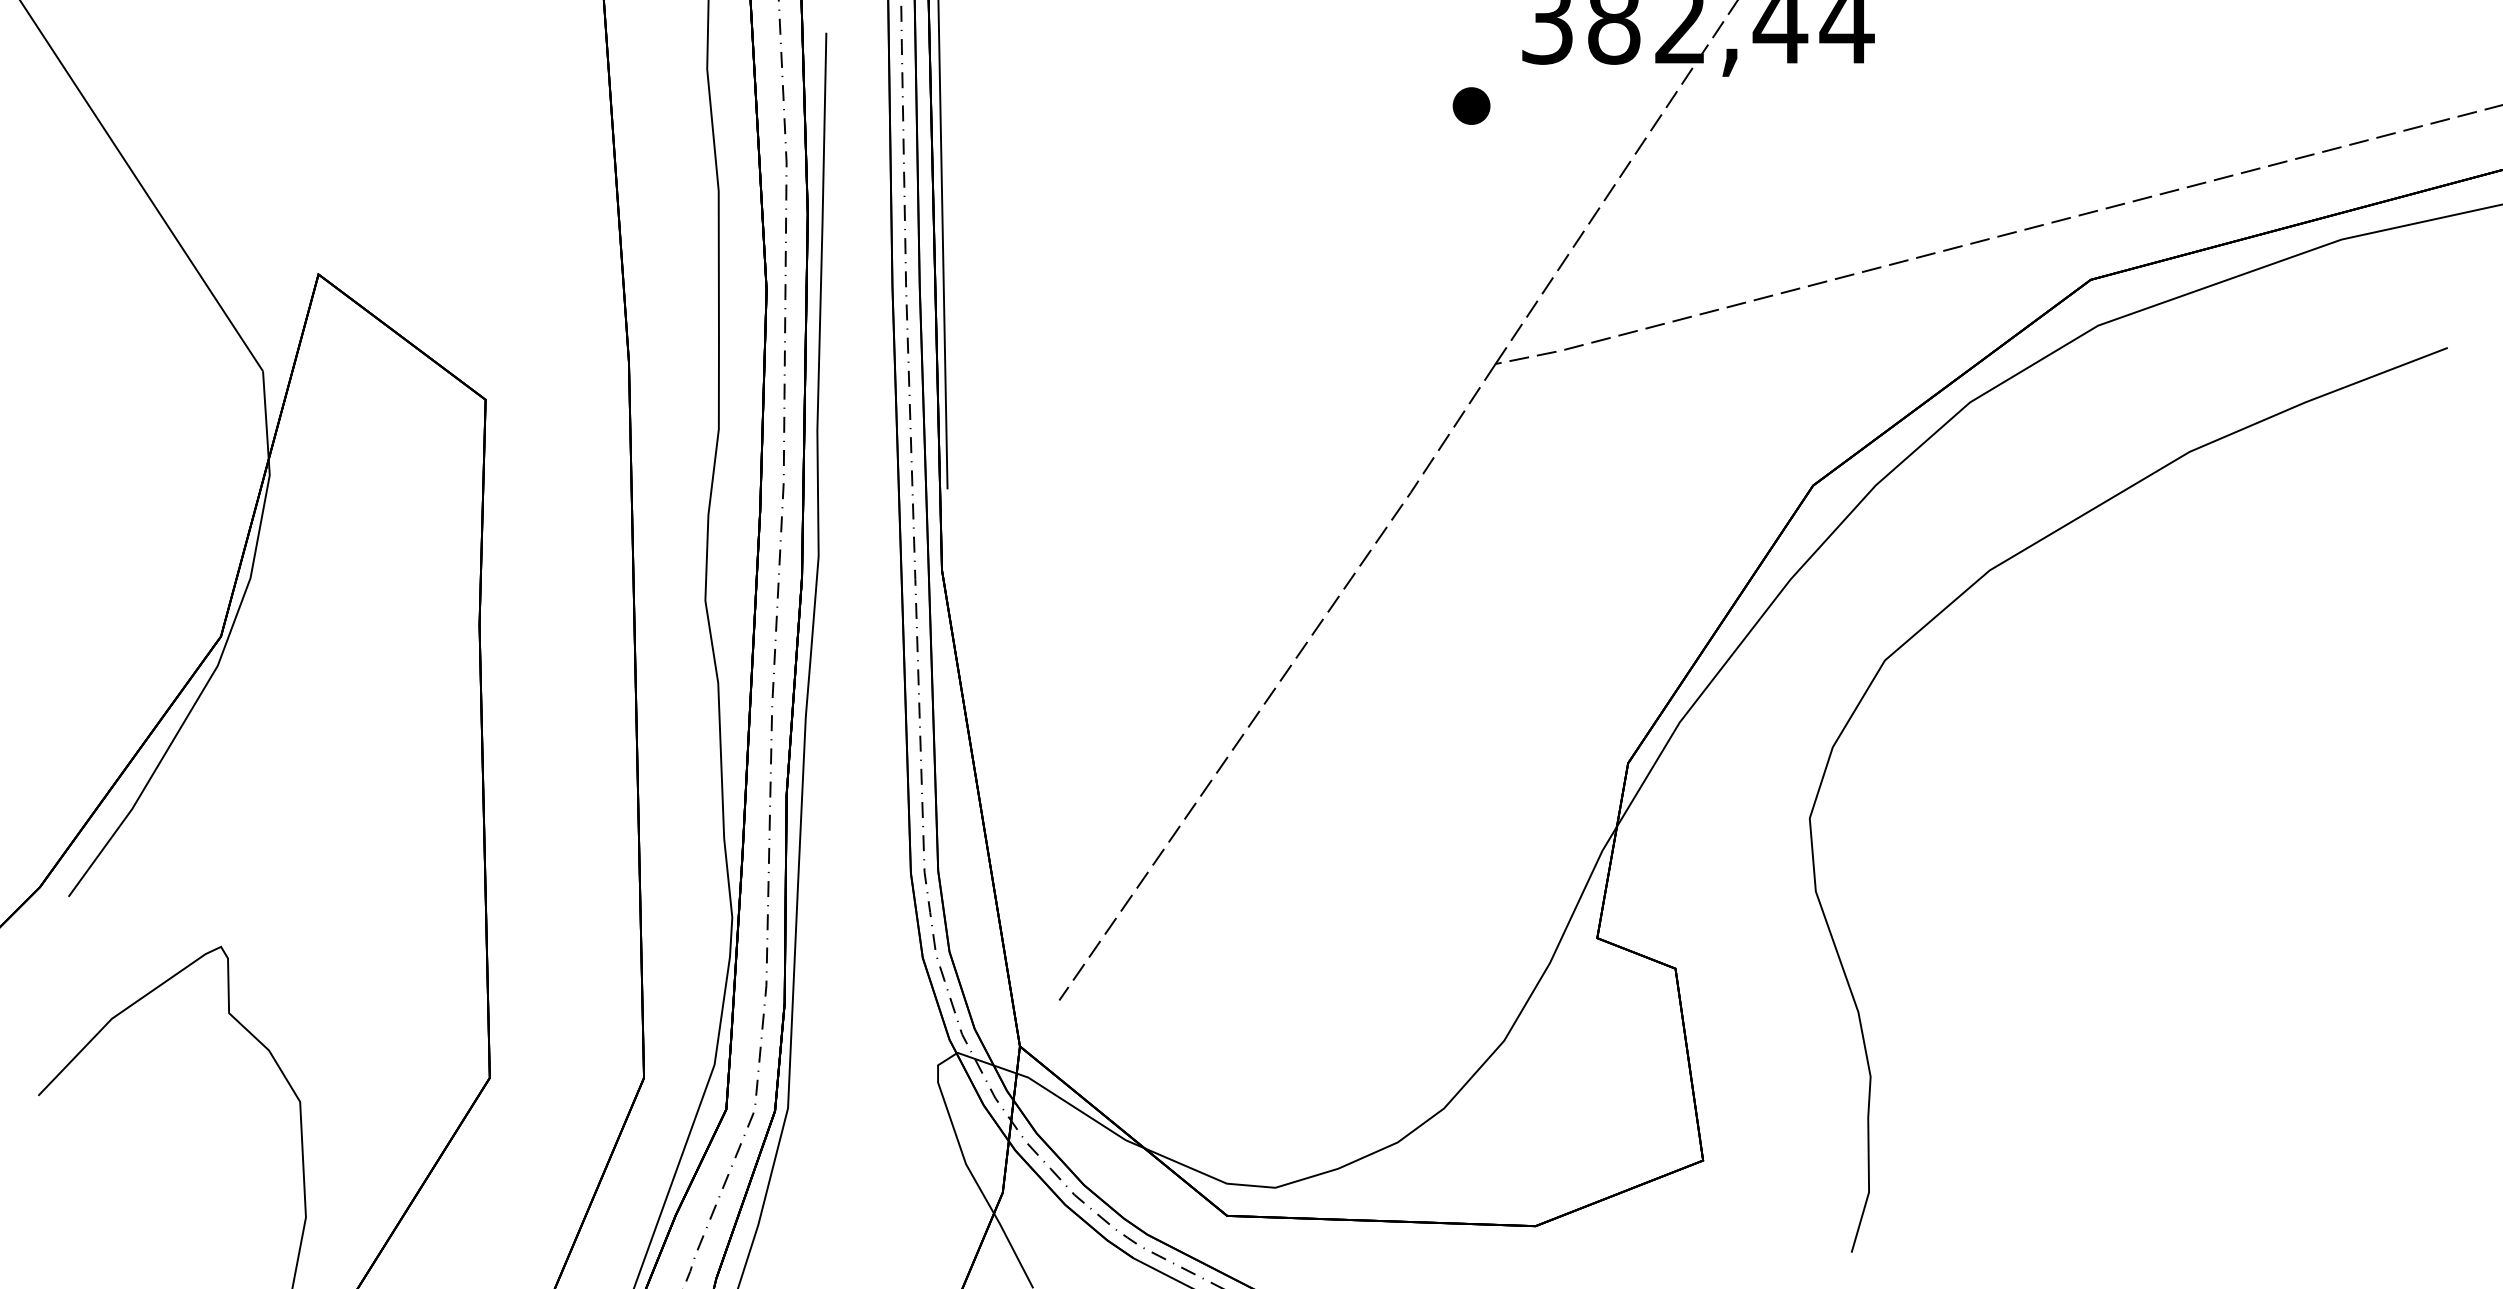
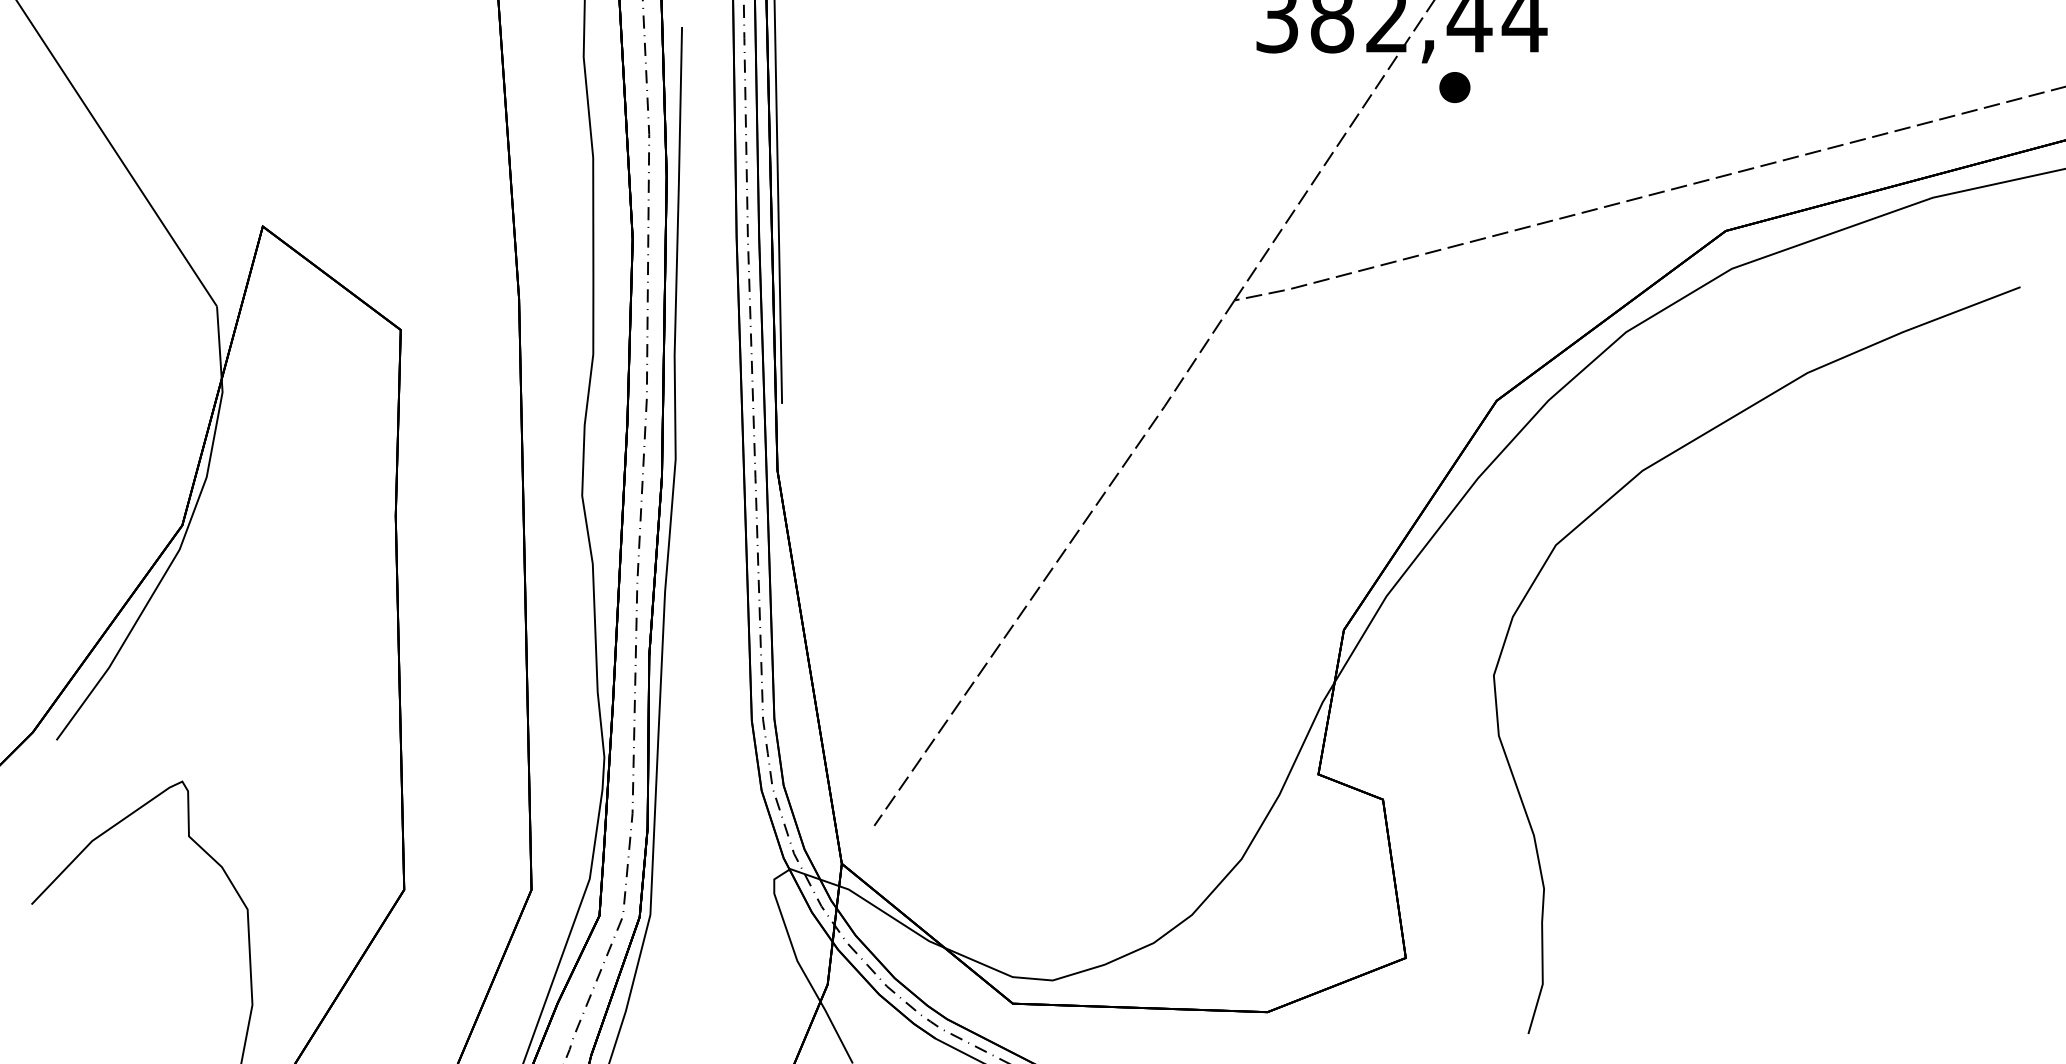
part: (1471, 105) -> (1454, 87), moved

